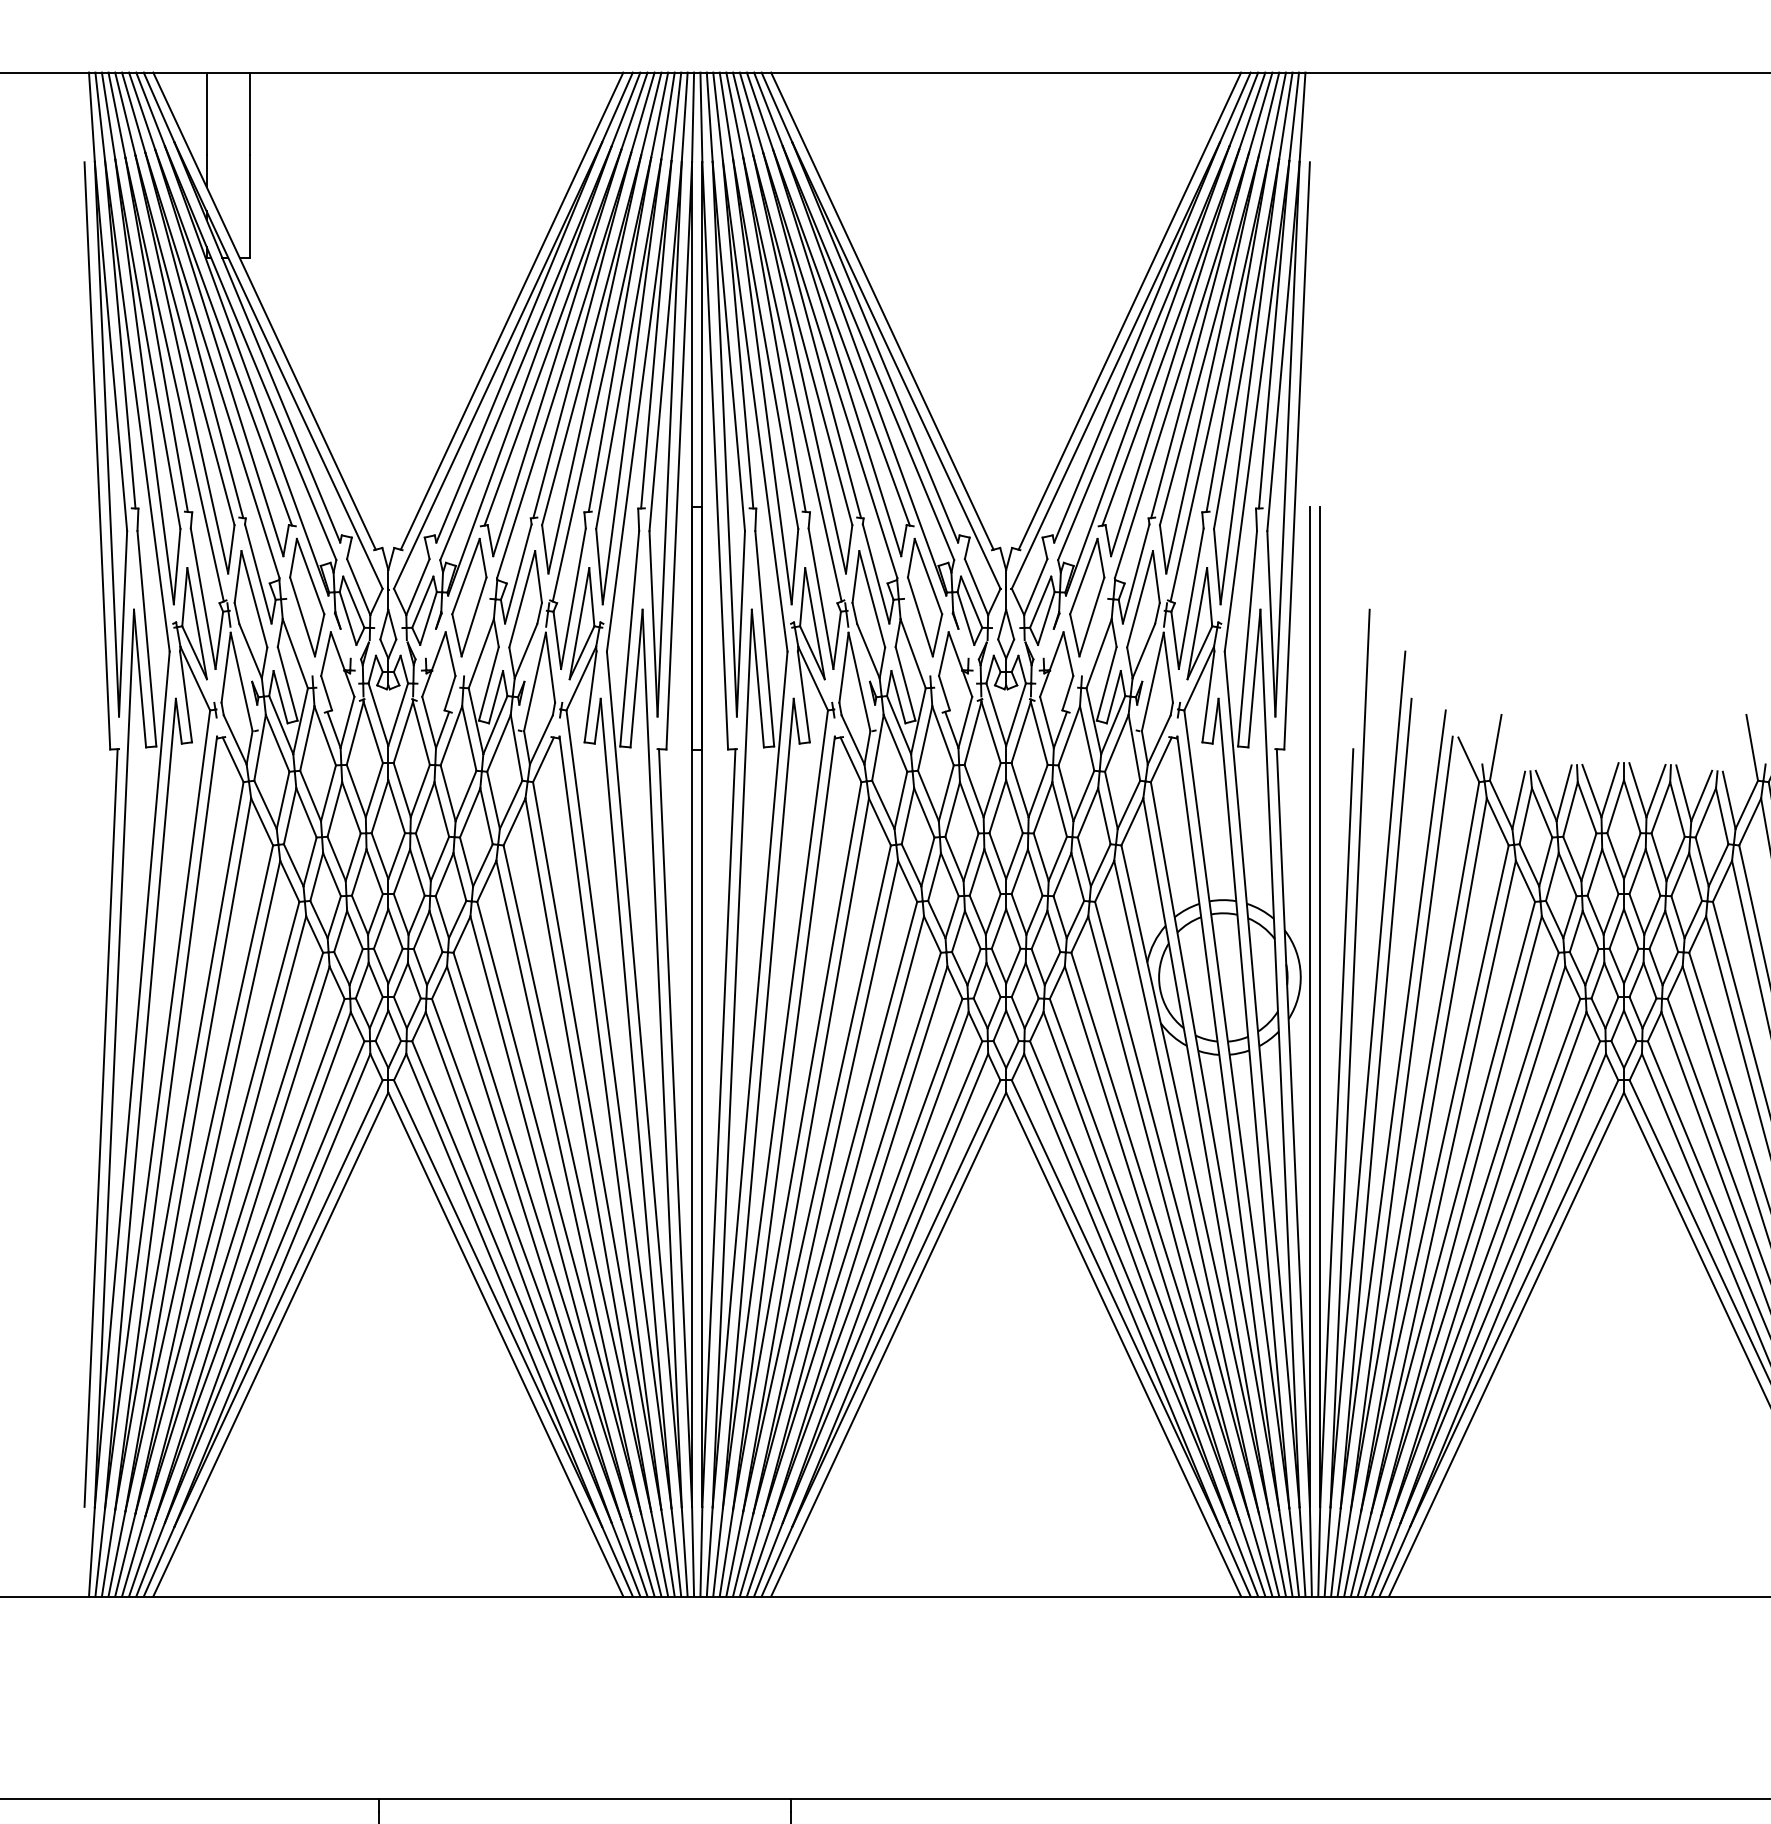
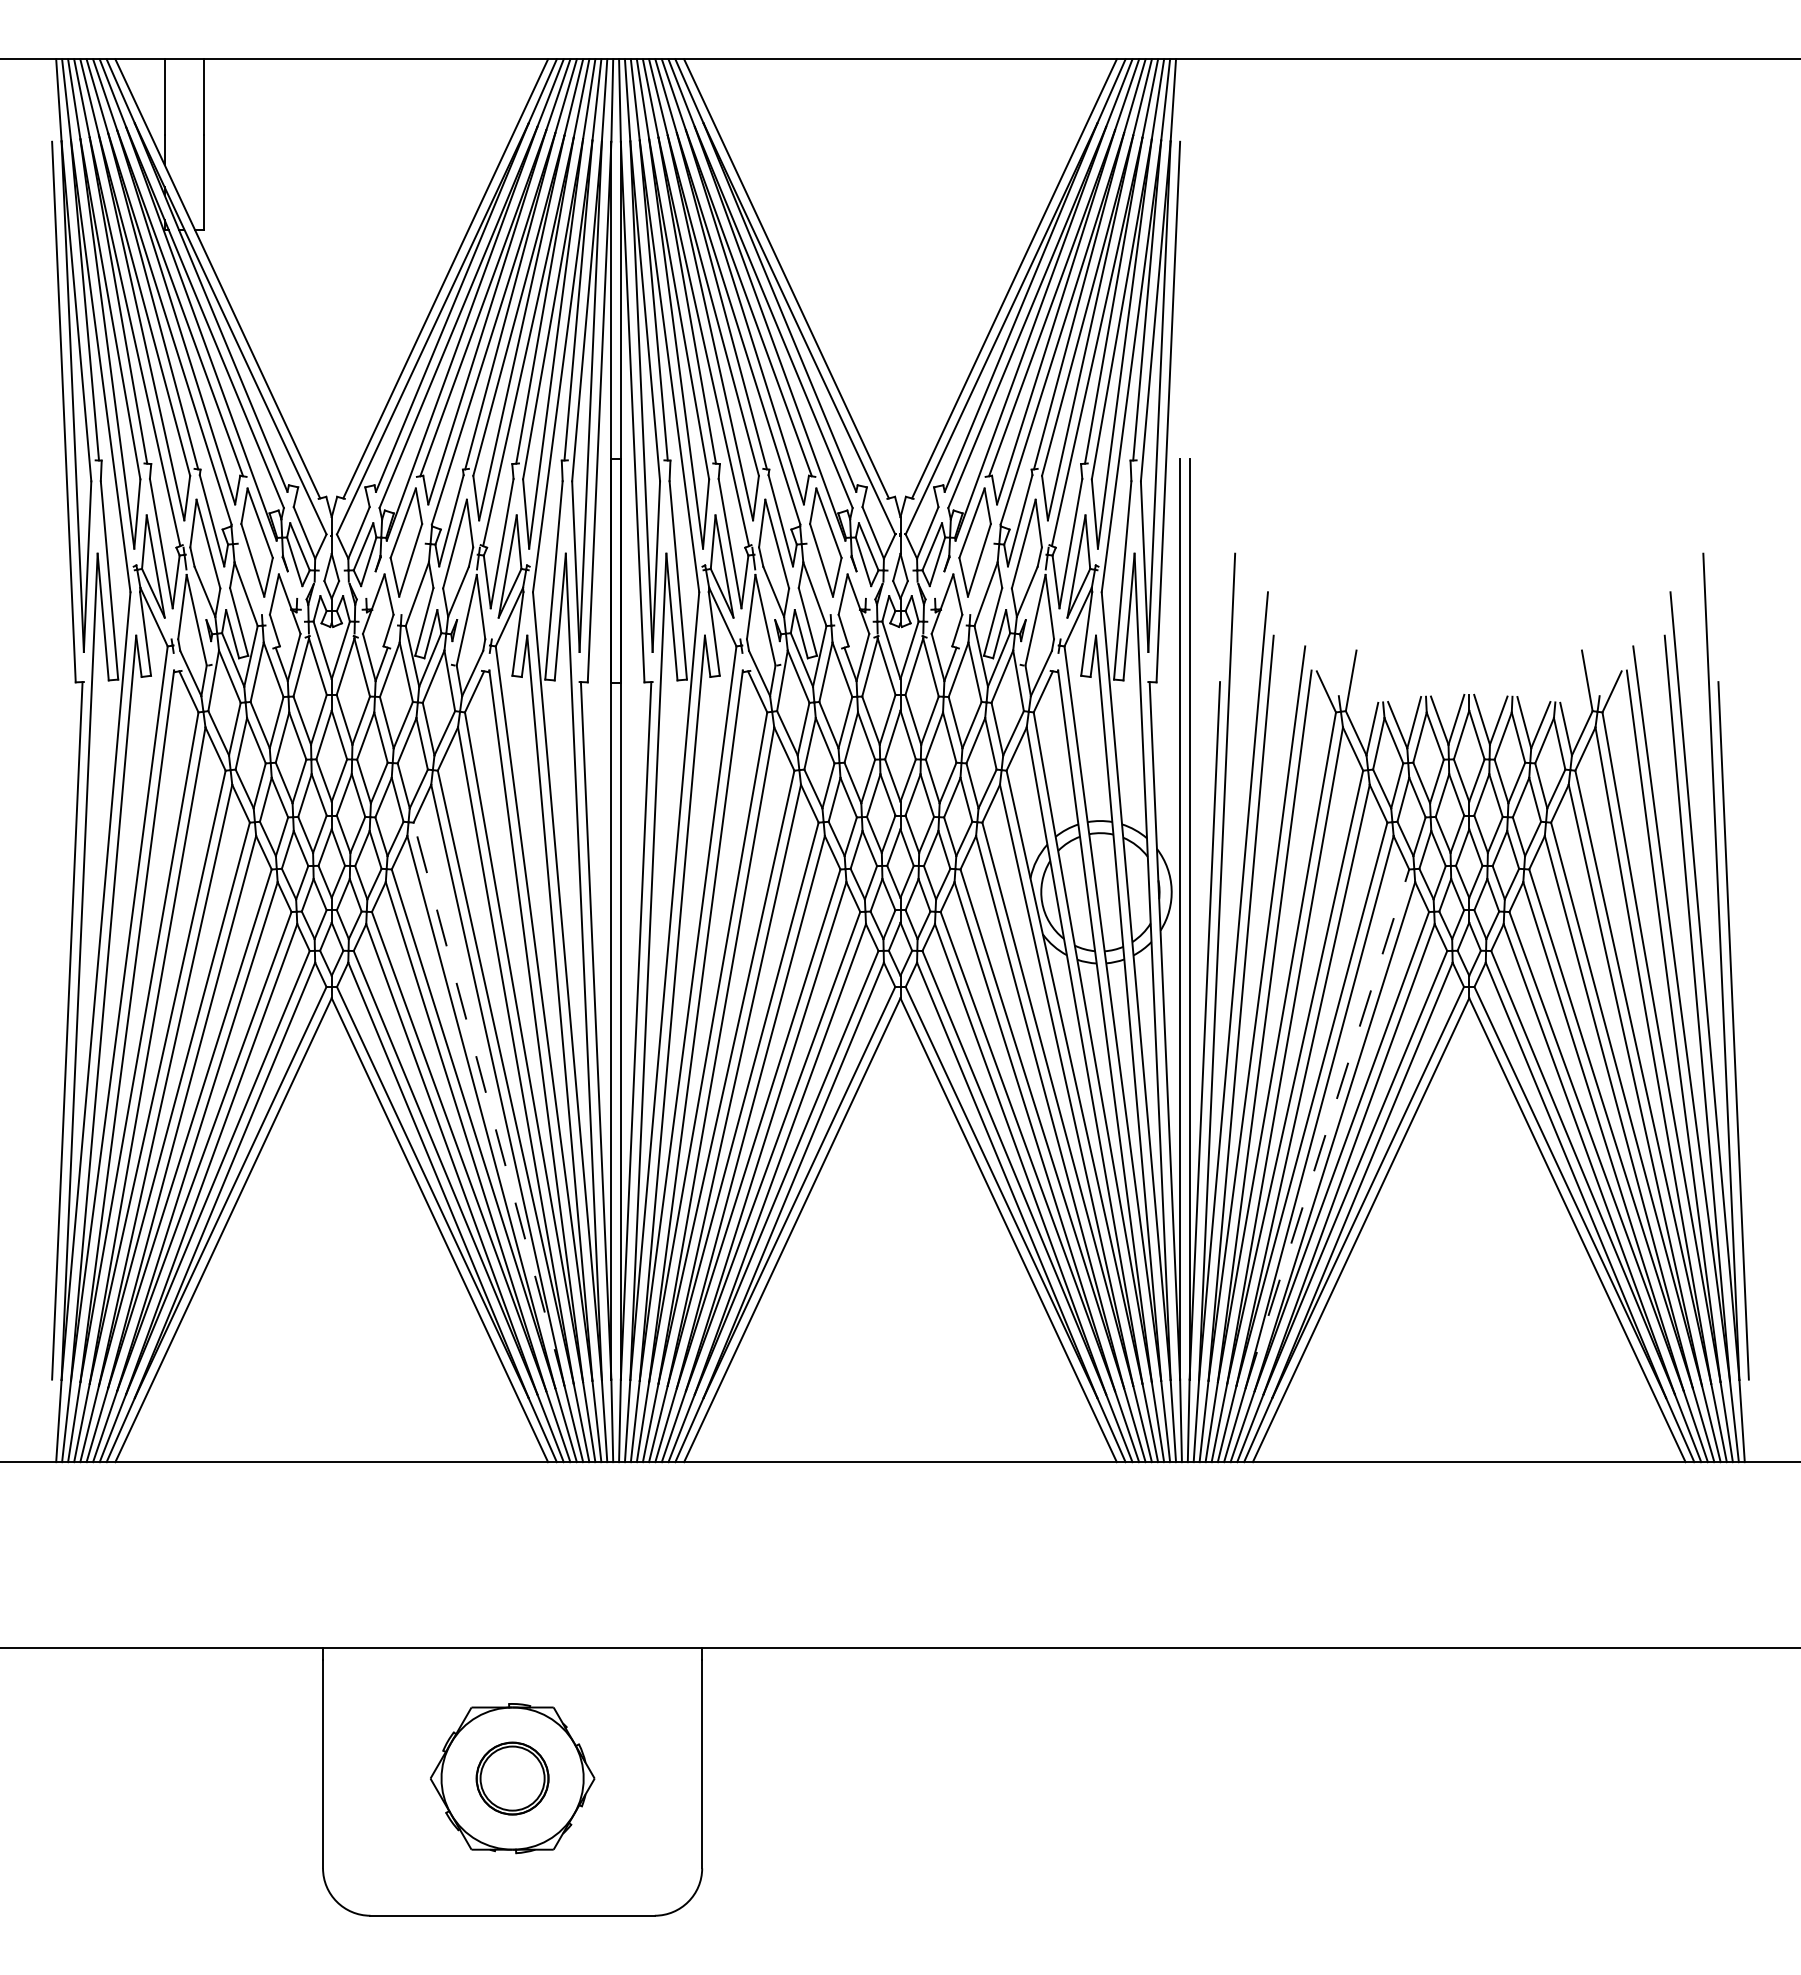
line: (558, 1206) -> (488, 1103), solid -> dashed
line: (1470, 1234) -> (1327, 1128), solid -> dashed

